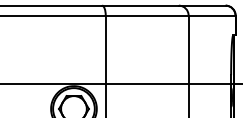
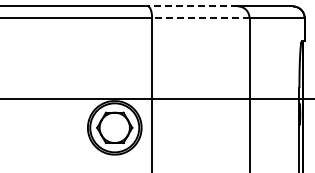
line: (140, 5) -> (192, 6), solid -> dashed
line: (146, 15) -> (200, 18), solid -> dashed

